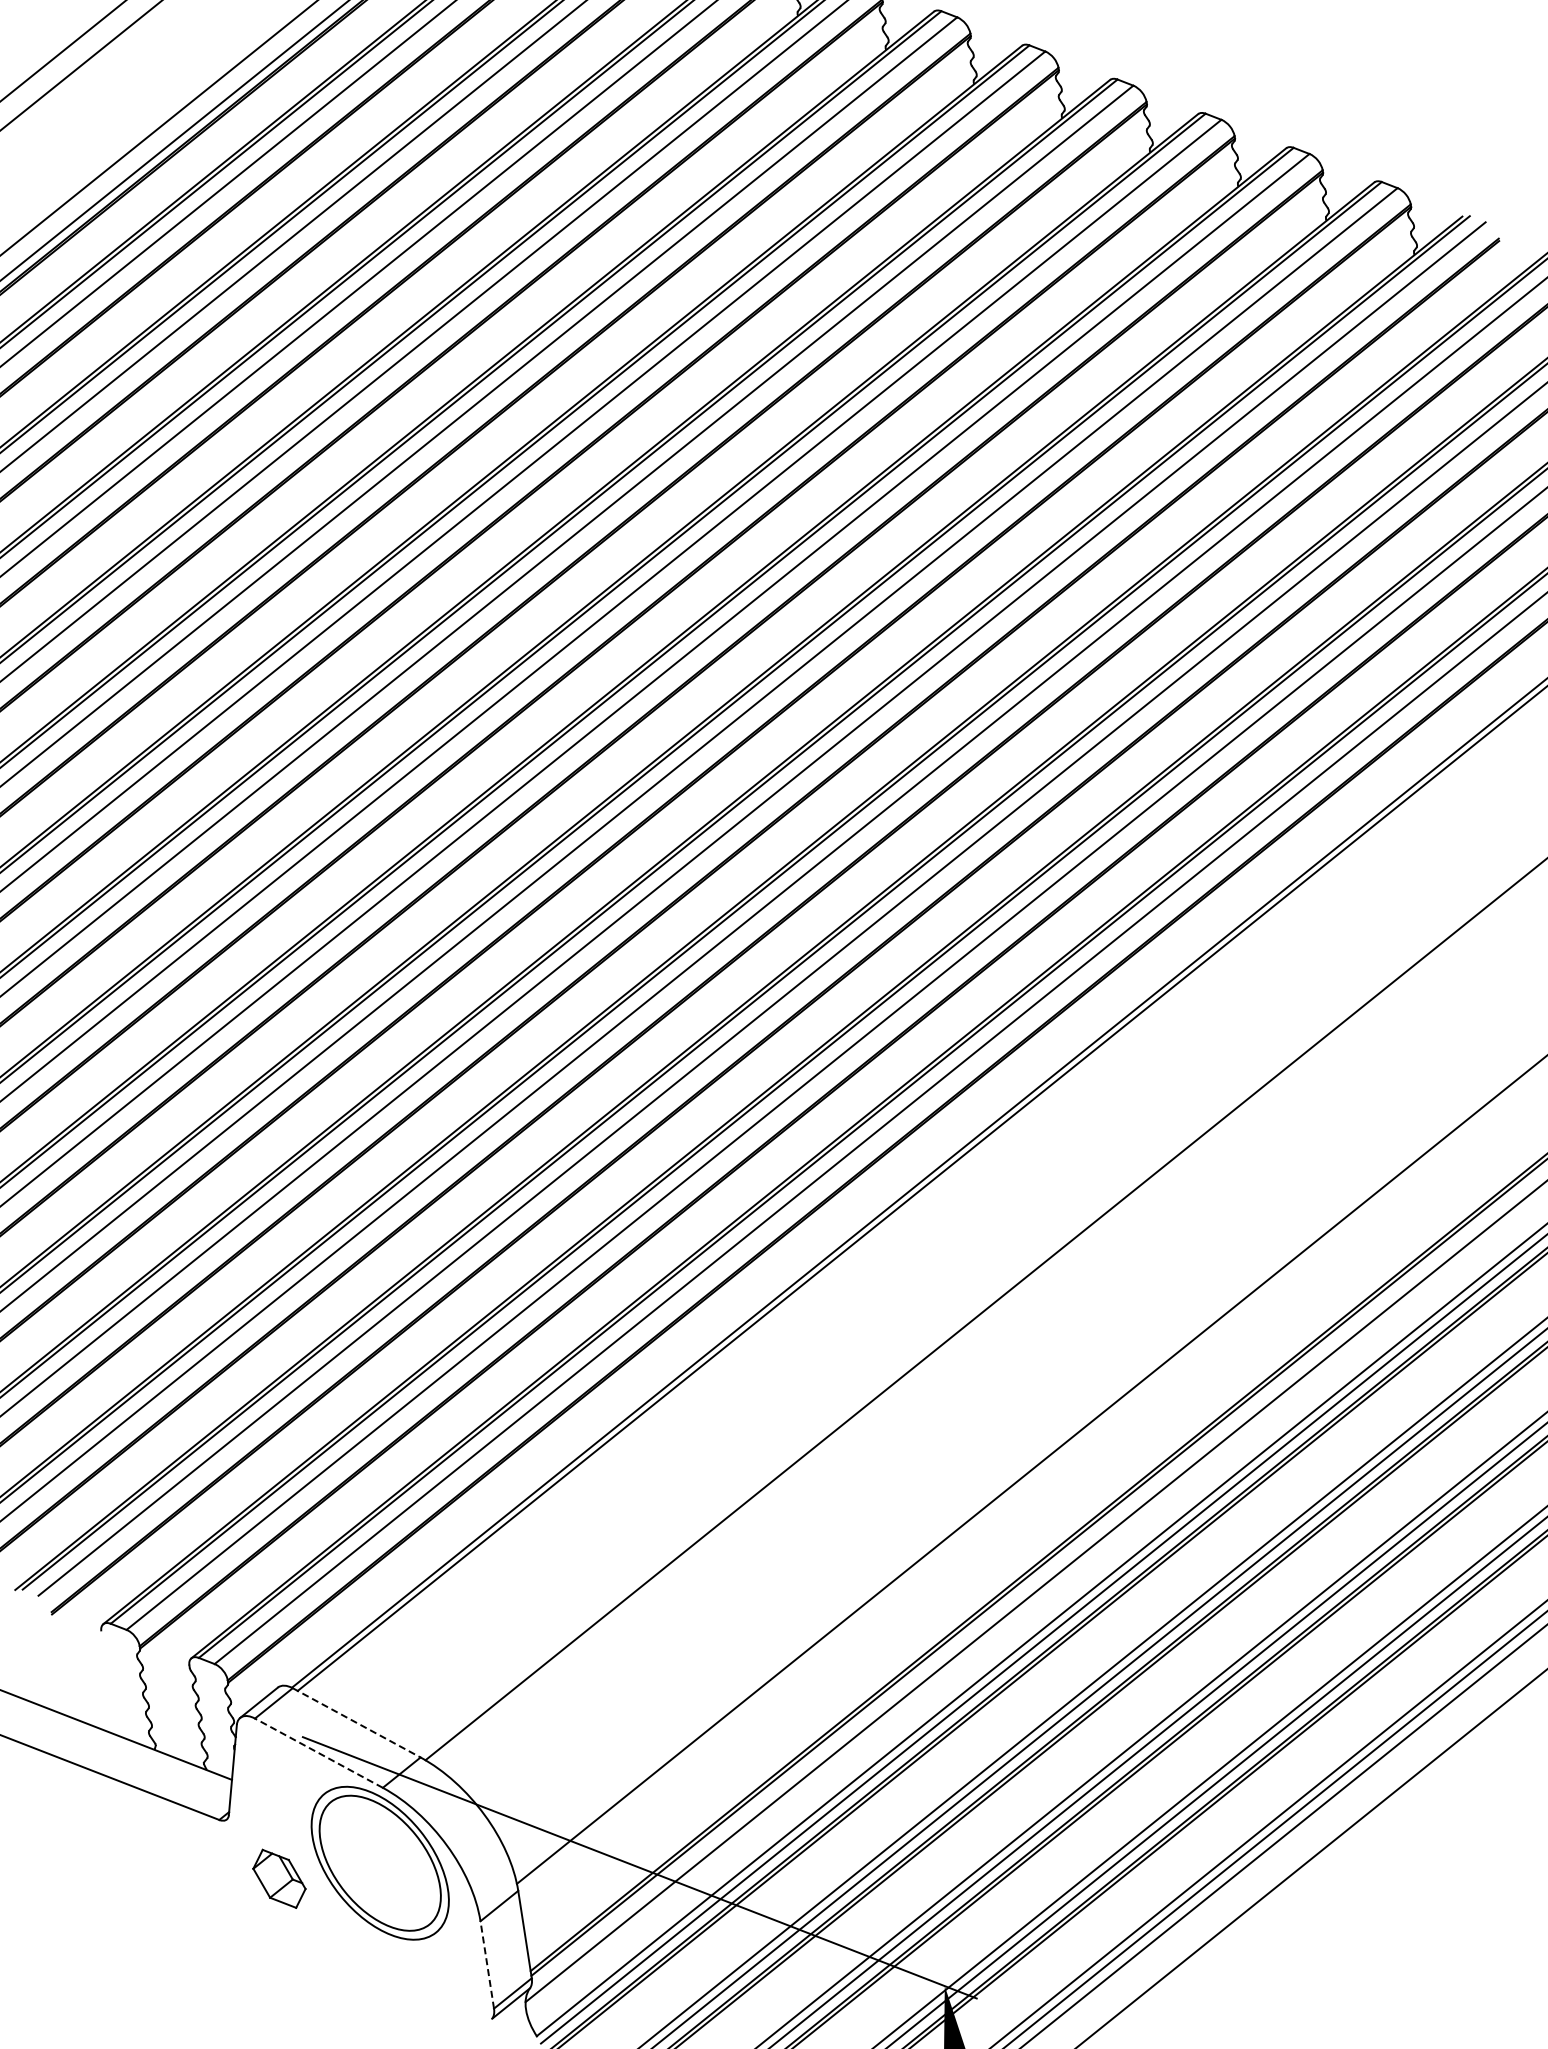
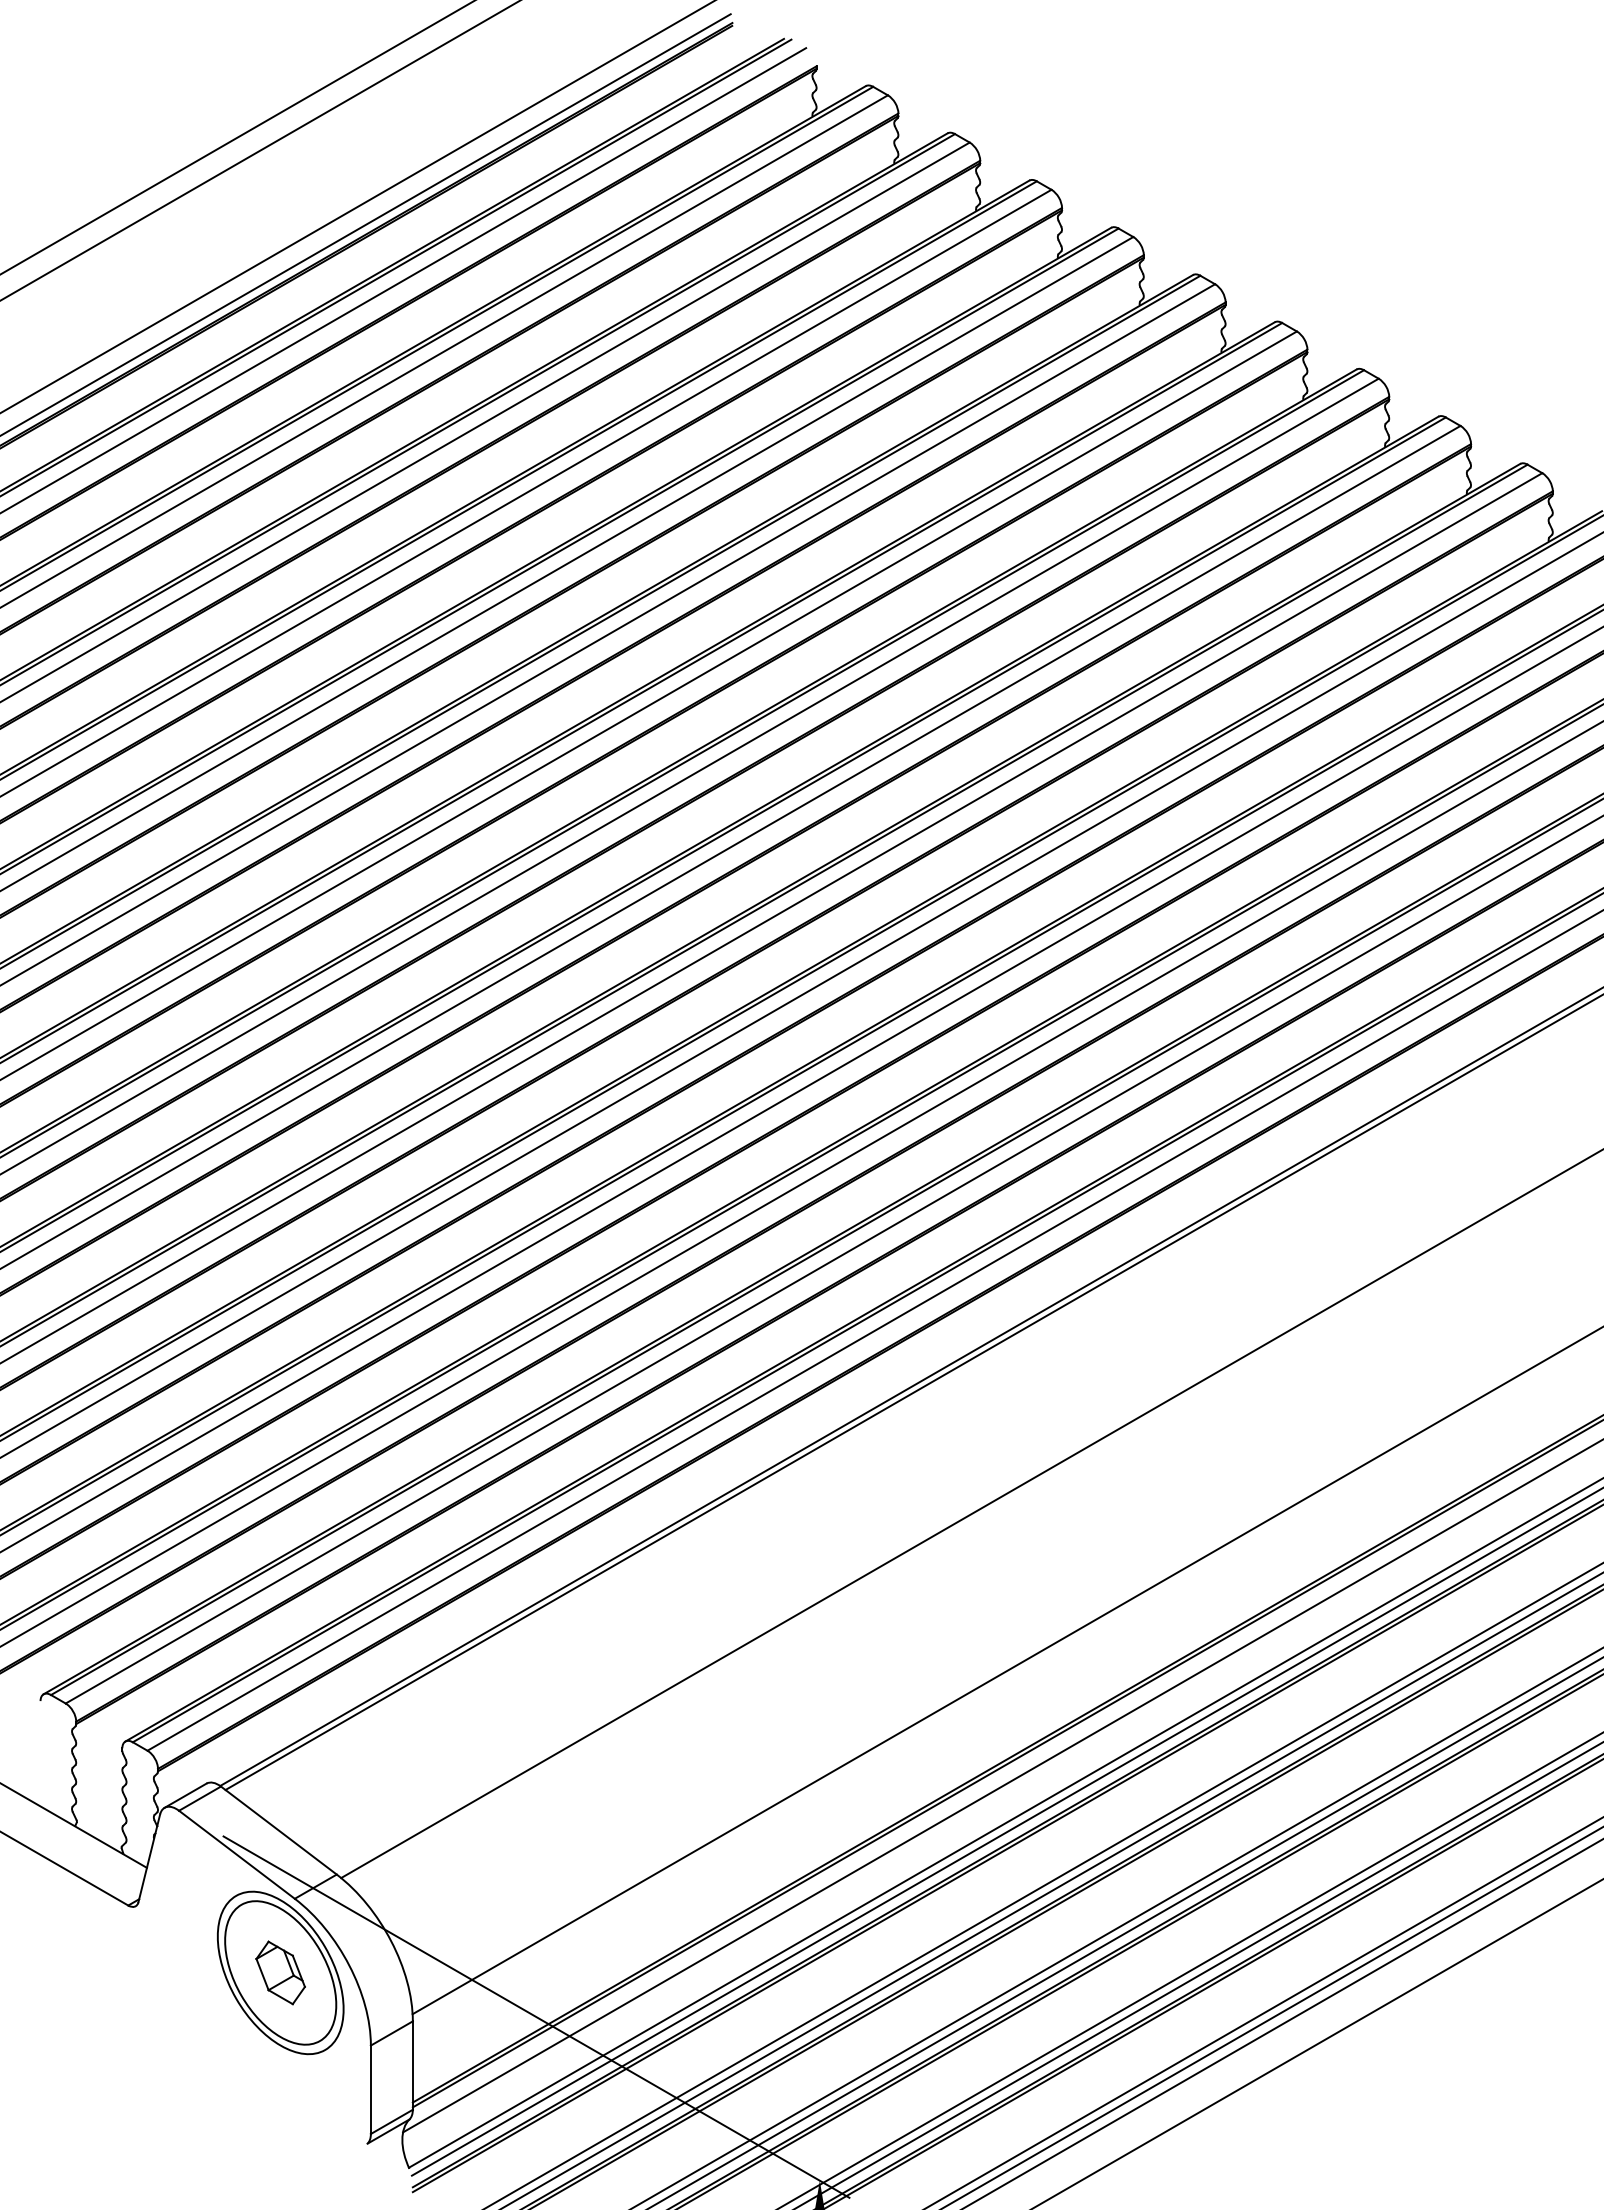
line: (356, 1722) -> (278, 1830), dashed -> solid
line: (318, 1752) -> (236, 1854), dashed -> solid
part: (279, 1878) -> (280, 1972), moved
line: (486, 1964) -> (370, 2089), dashed -> solid

